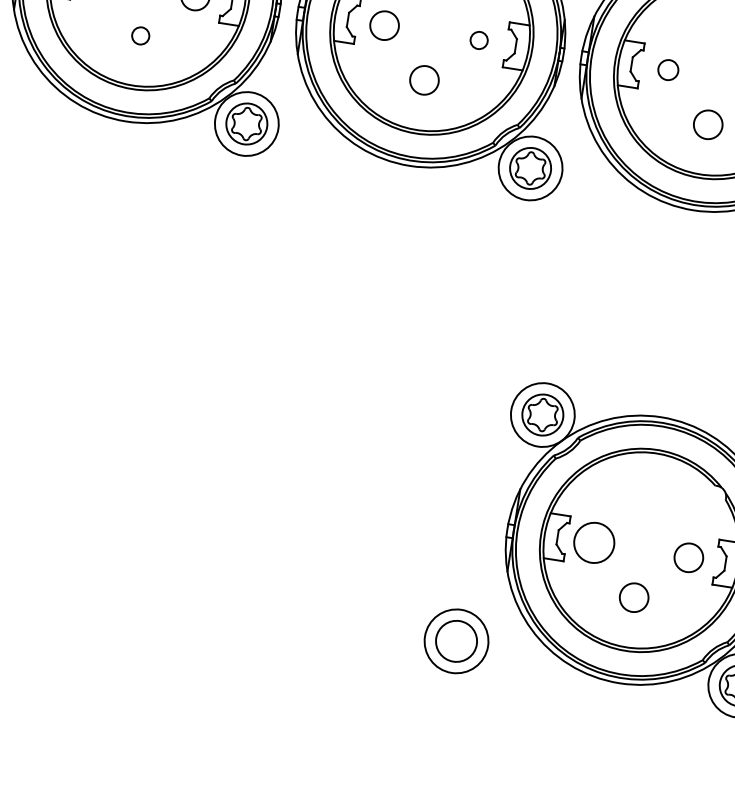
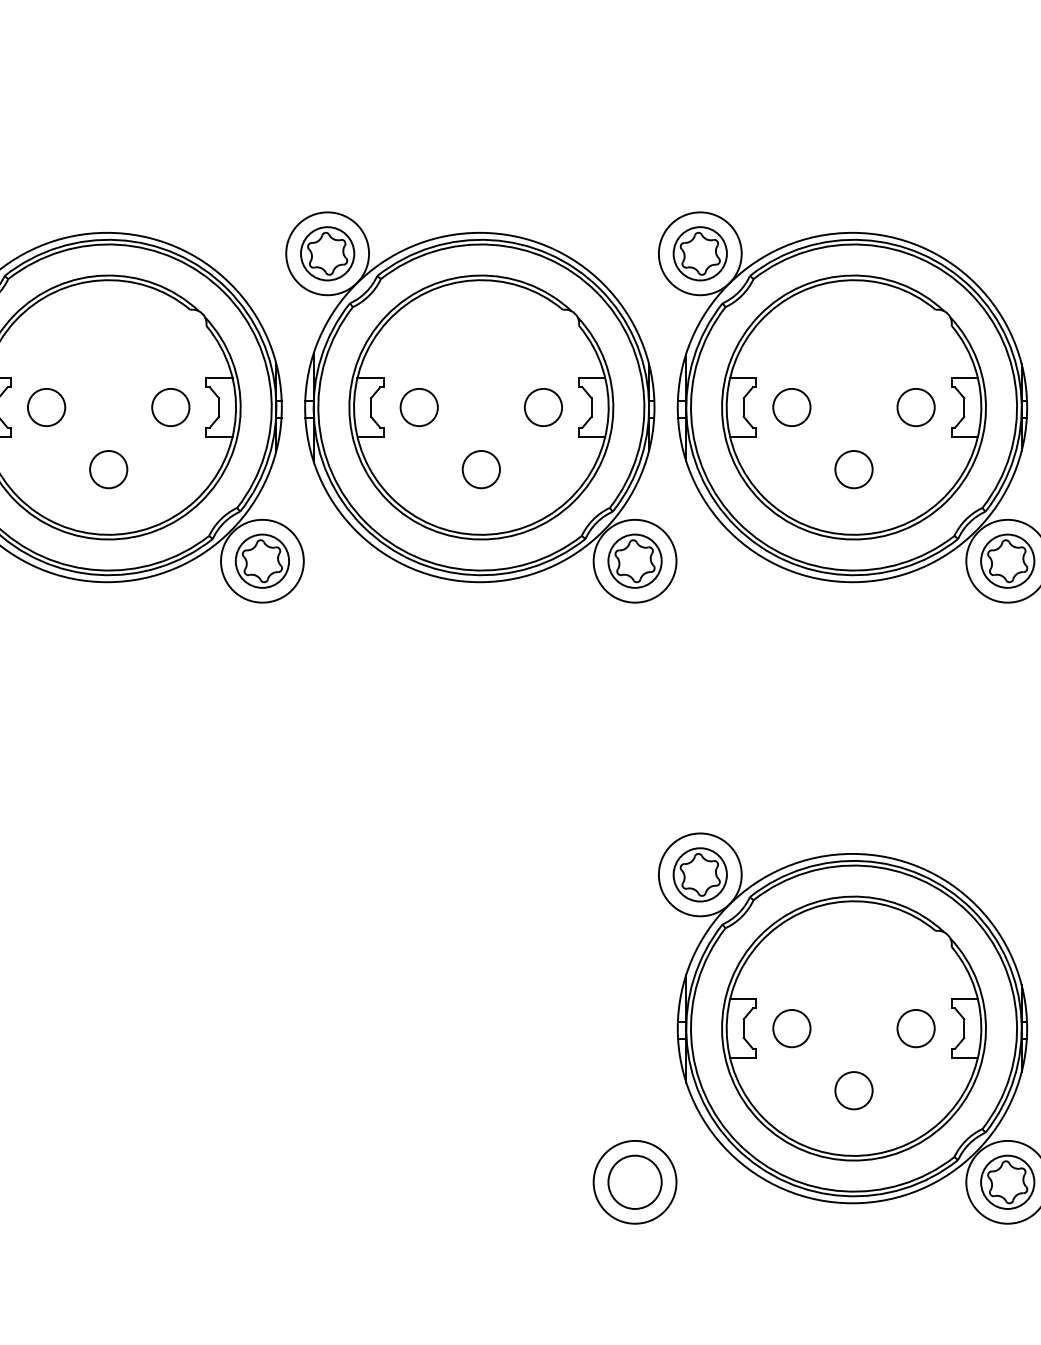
circle: (140, 35) -> (108, 469), size x1.67
circle: (479, 40) -> (543, 407), size x1.67
circle: (668, 70) -> (791, 407), size x1.43
circle: (593, 542) -> (791, 1028), size x0.71

